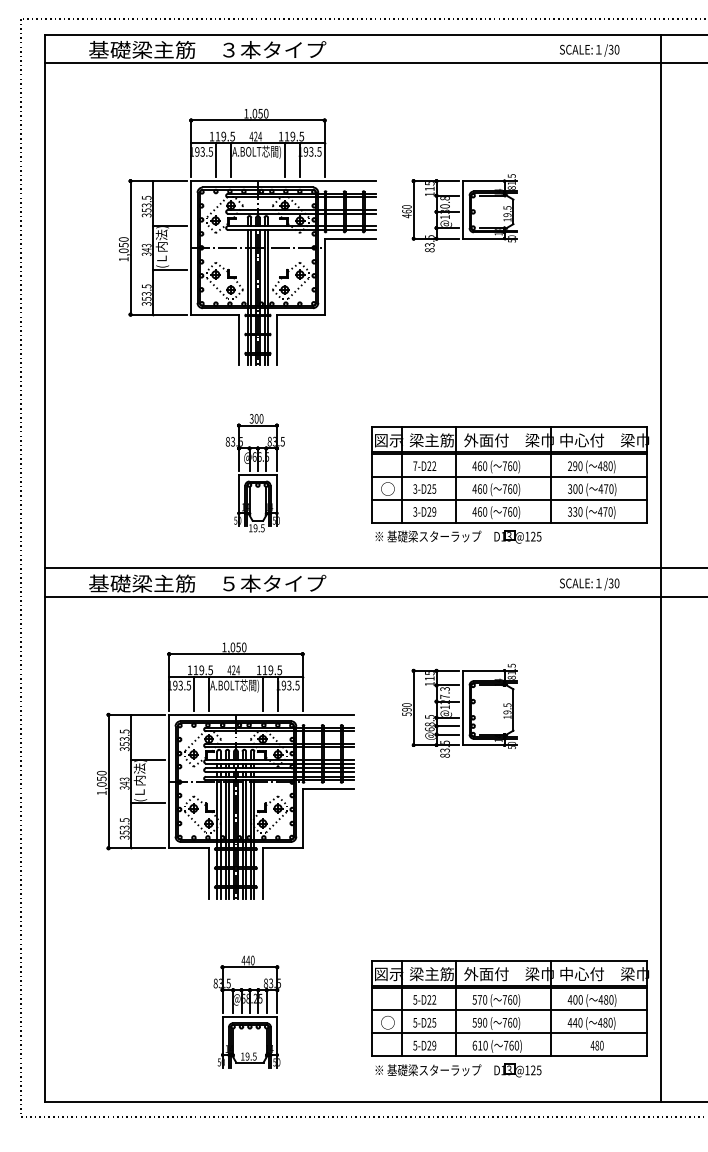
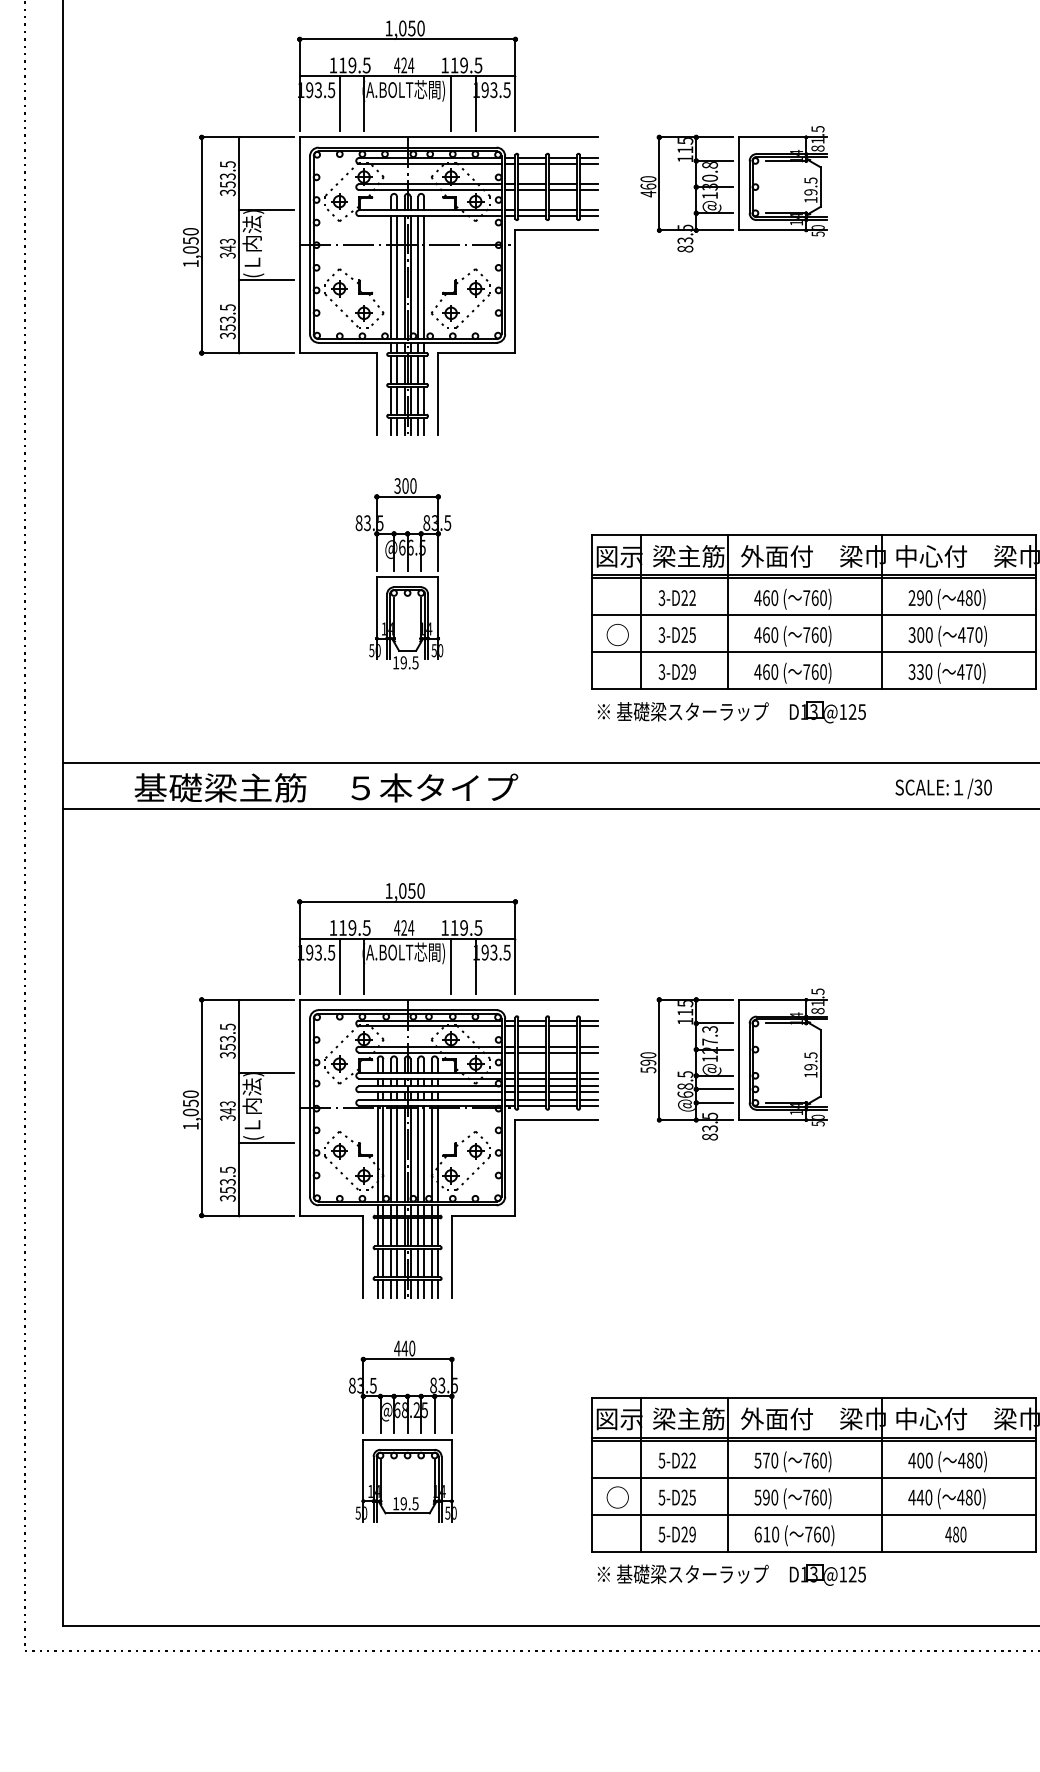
text: (415, 466) -> (662, 598), 7-D22 -> 3-D22
part: (254, 473) -> (402, 574), moved
part: (459, 710) -> (733, 1064), moved
part: (225, 770) -> (390, 1089), moved
part: (246, 1011) -> (402, 1430), moved

